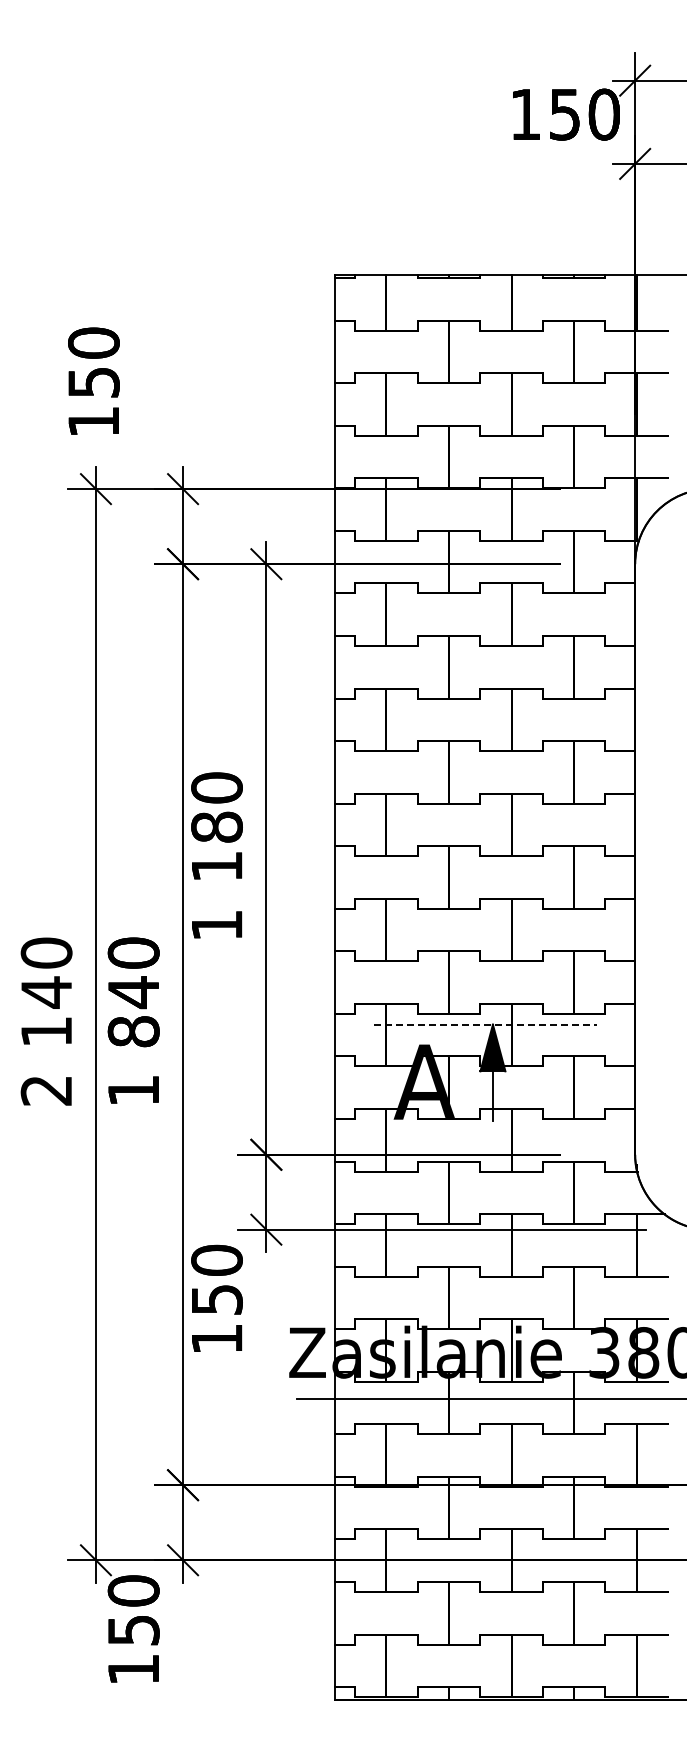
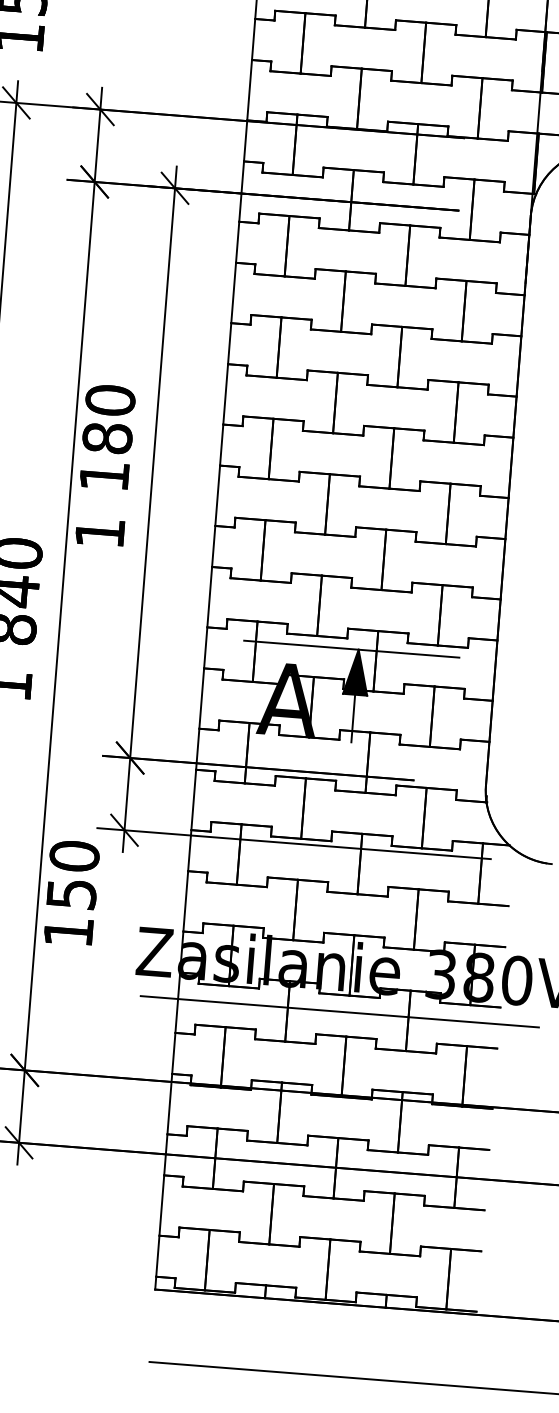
line: (485, 1024) -> (351, 648), dashed -> solid

